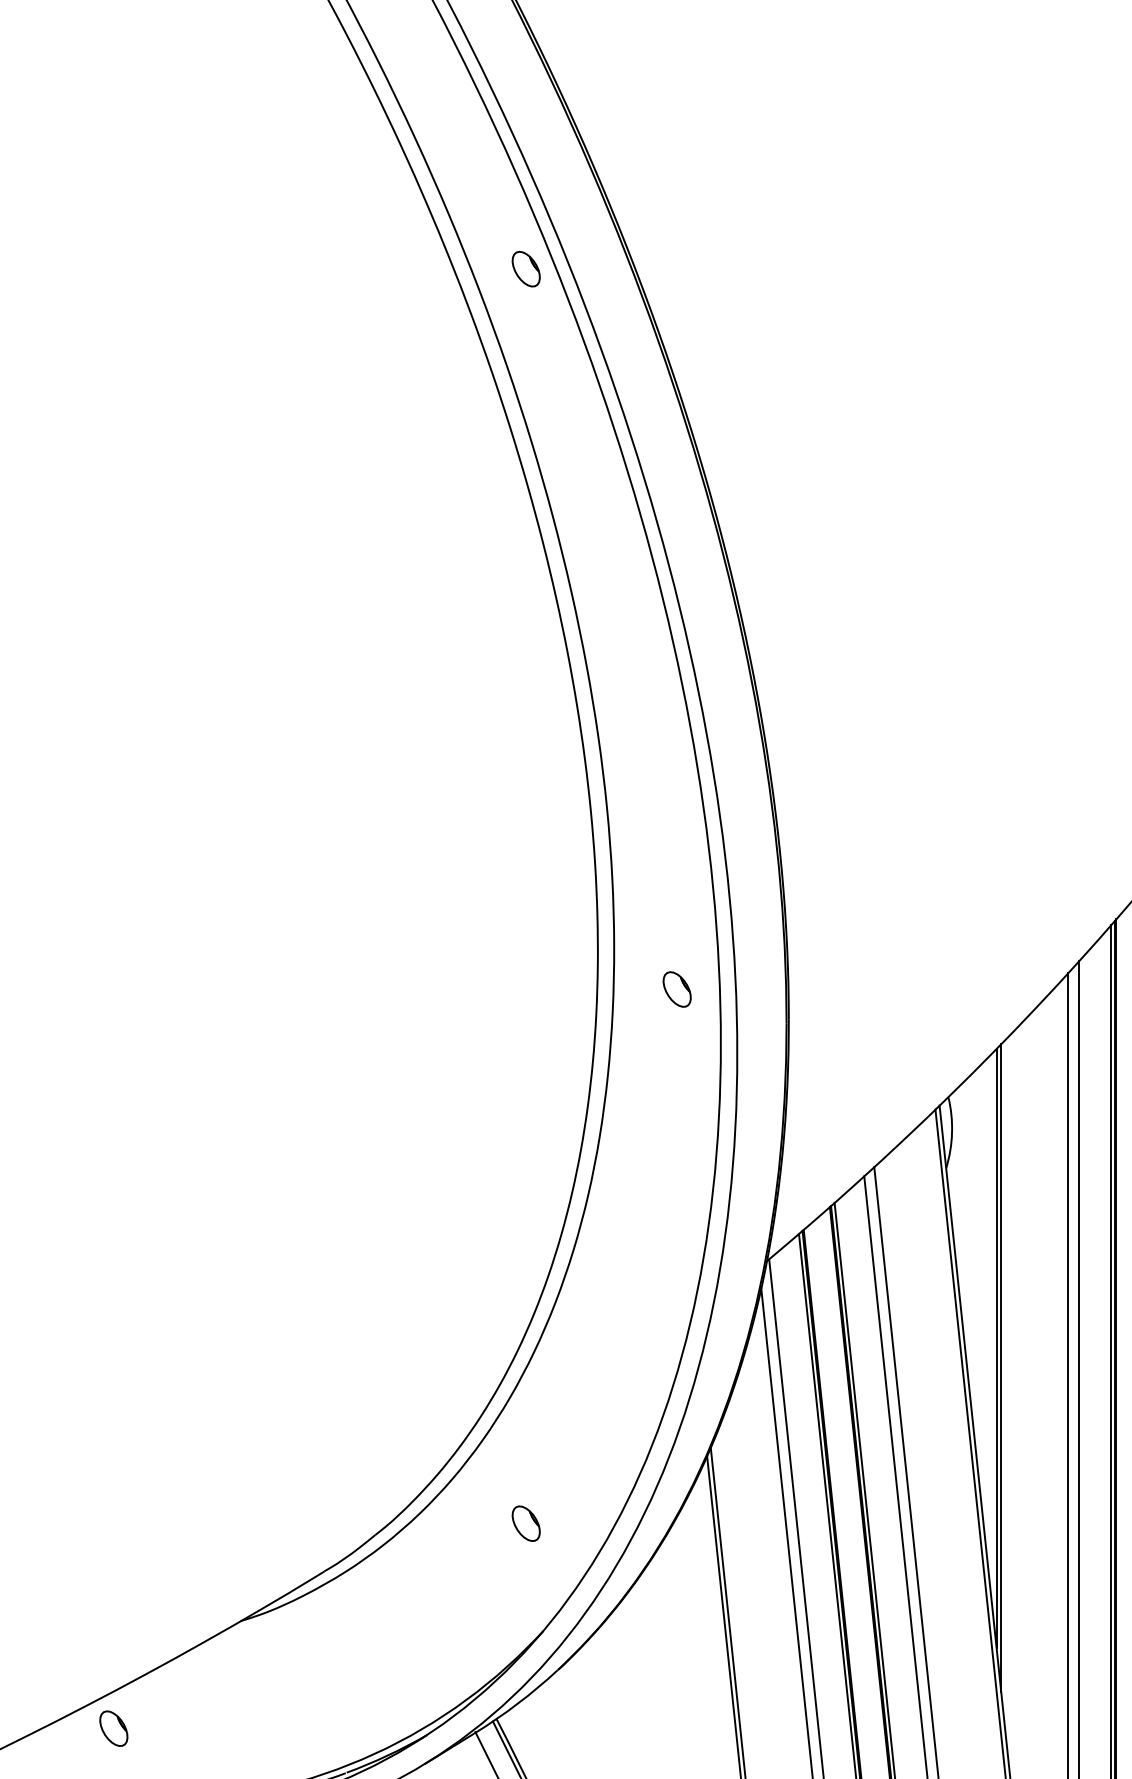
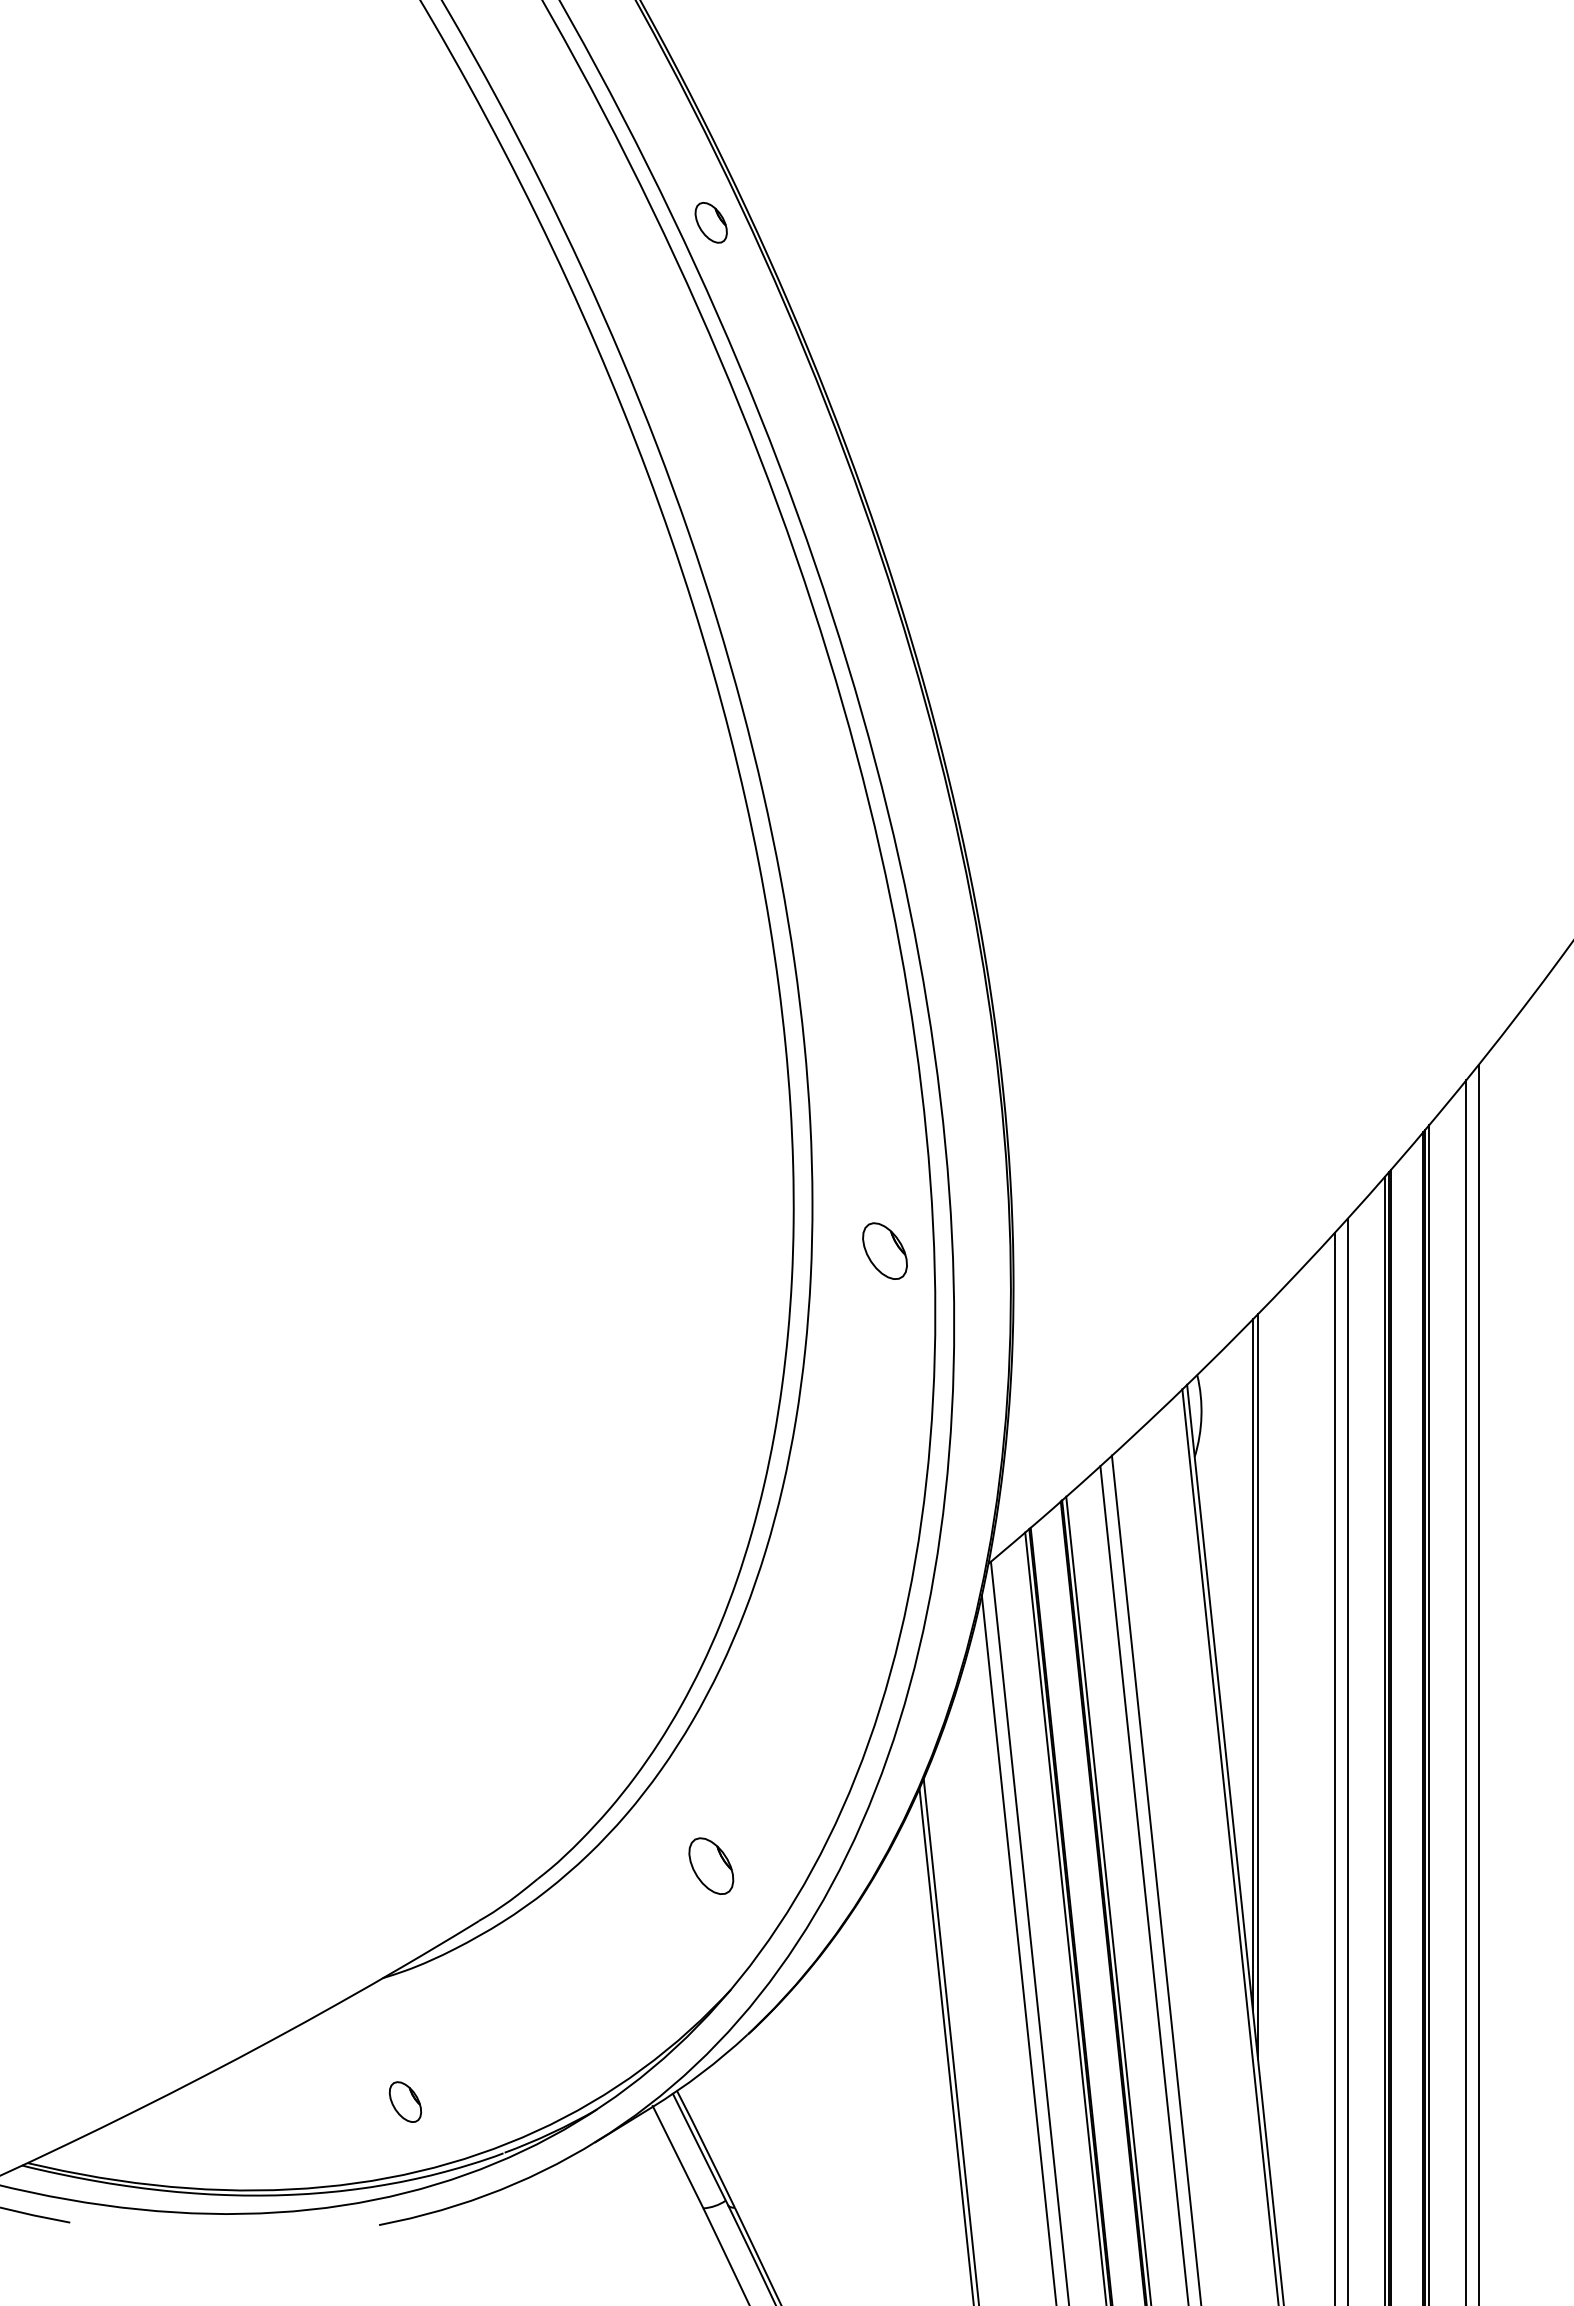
part: (525, 268) -> (710, 222), moved
part: (676, 988) -> (884, 1250), size x1.4
part: (525, 1523) -> (710, 1865), size x1.4
part: (113, 1728) -> (404, 2101), moved

